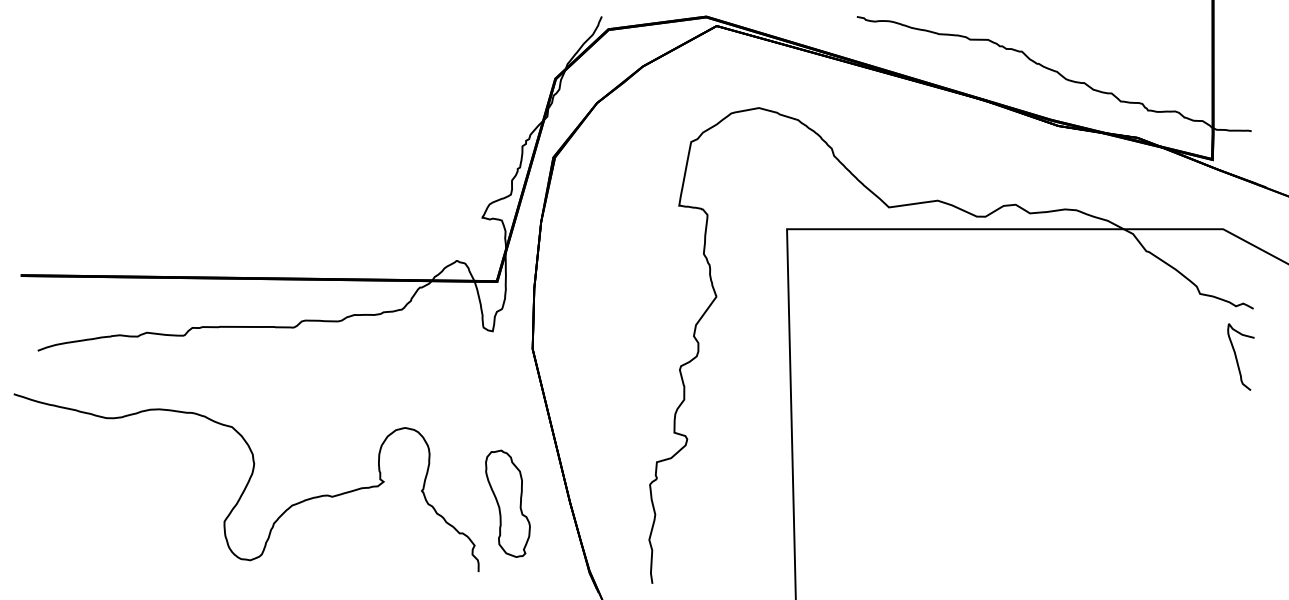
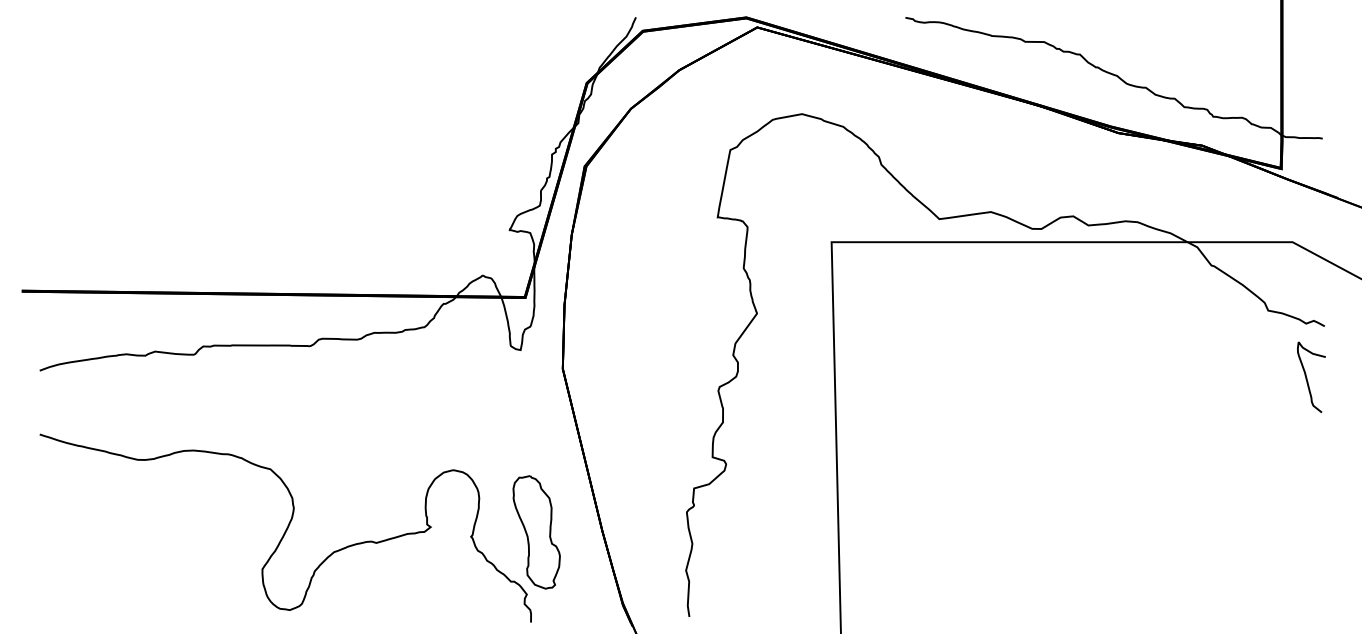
curve: (247, 482) -> (286, 527), moved

